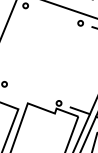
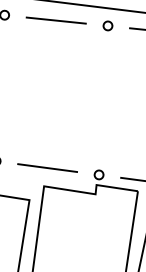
line: (52, 14) -> (55, 20), added
line: (31, 93) -> (46, 167), added

